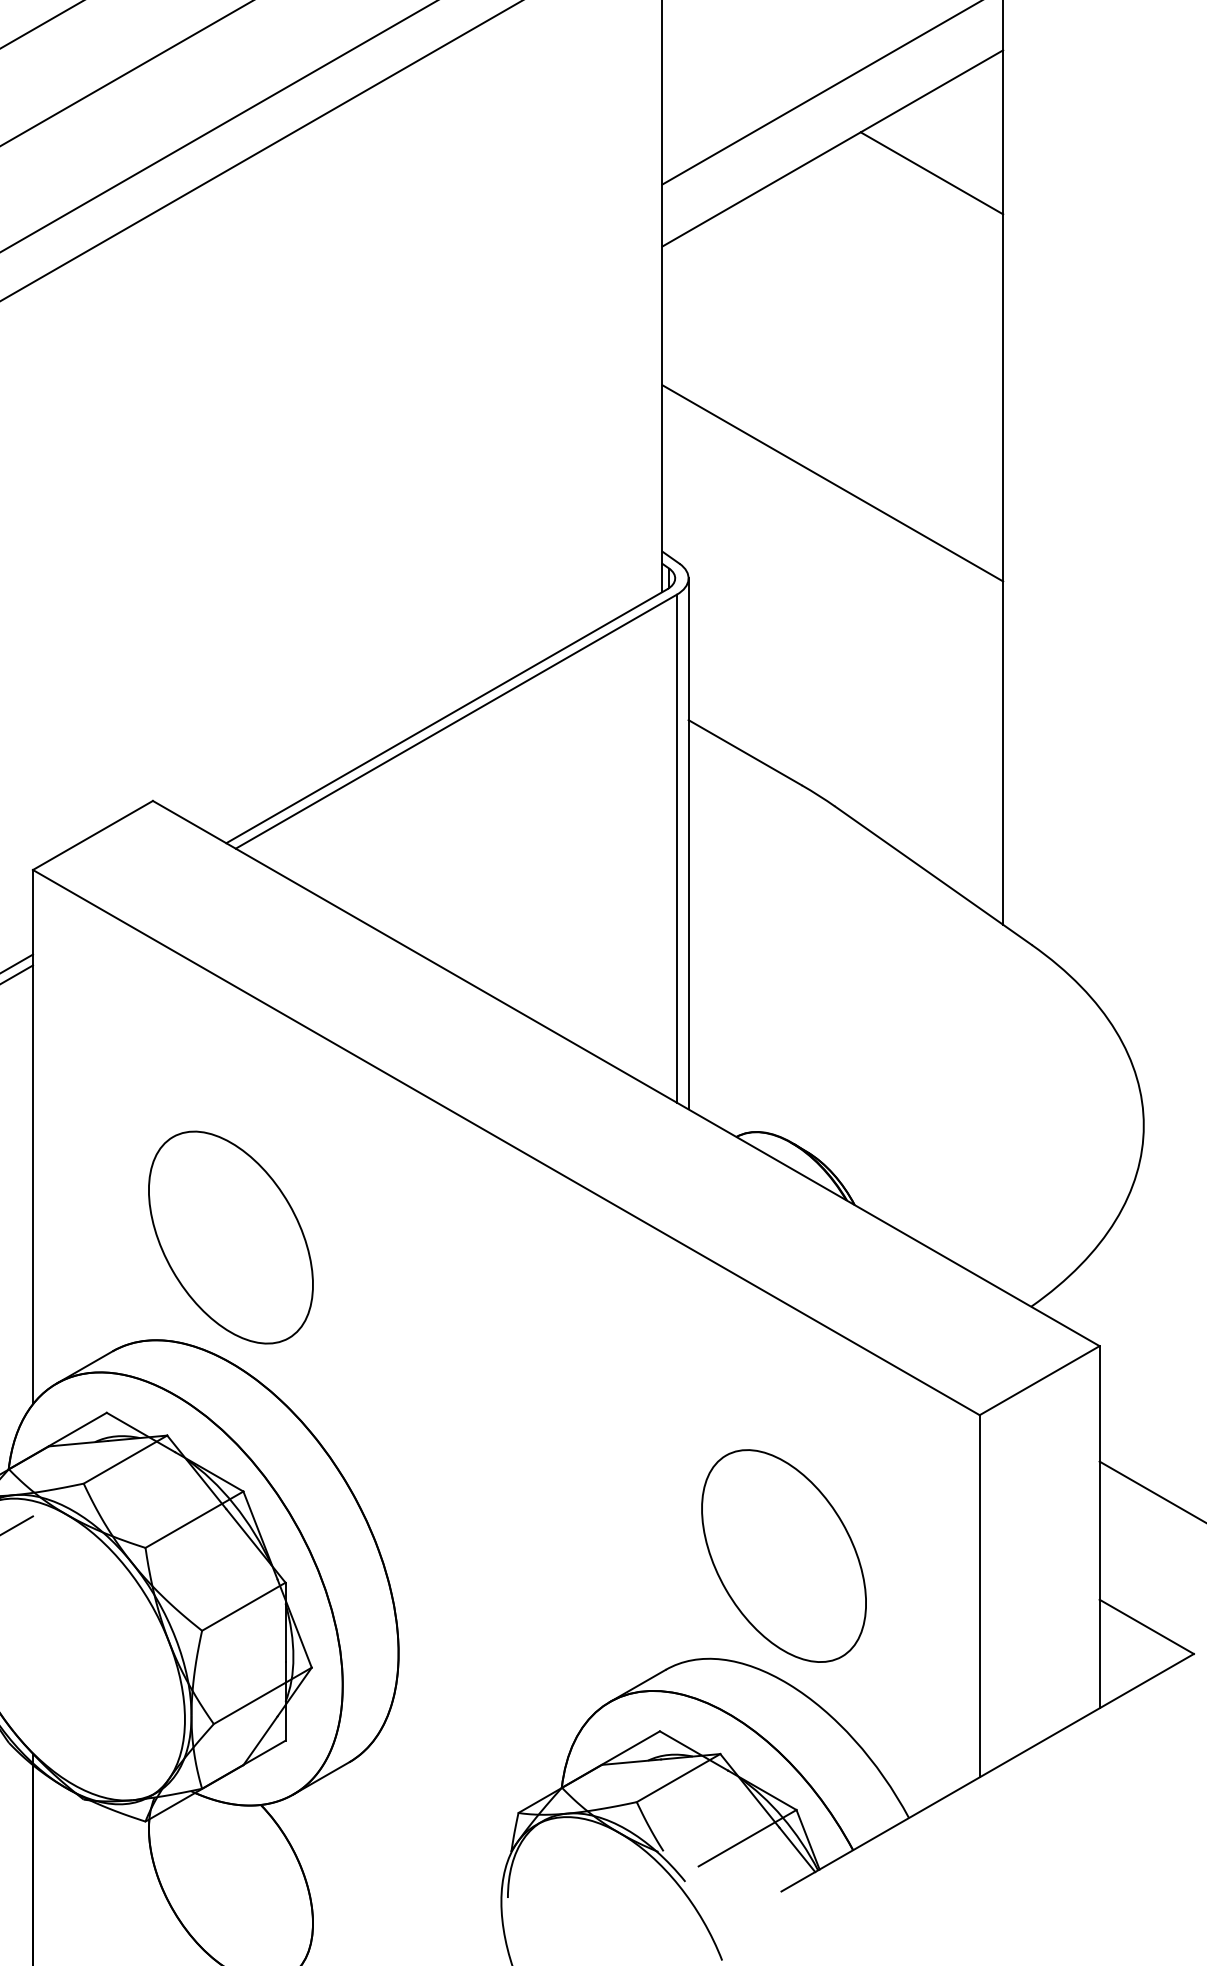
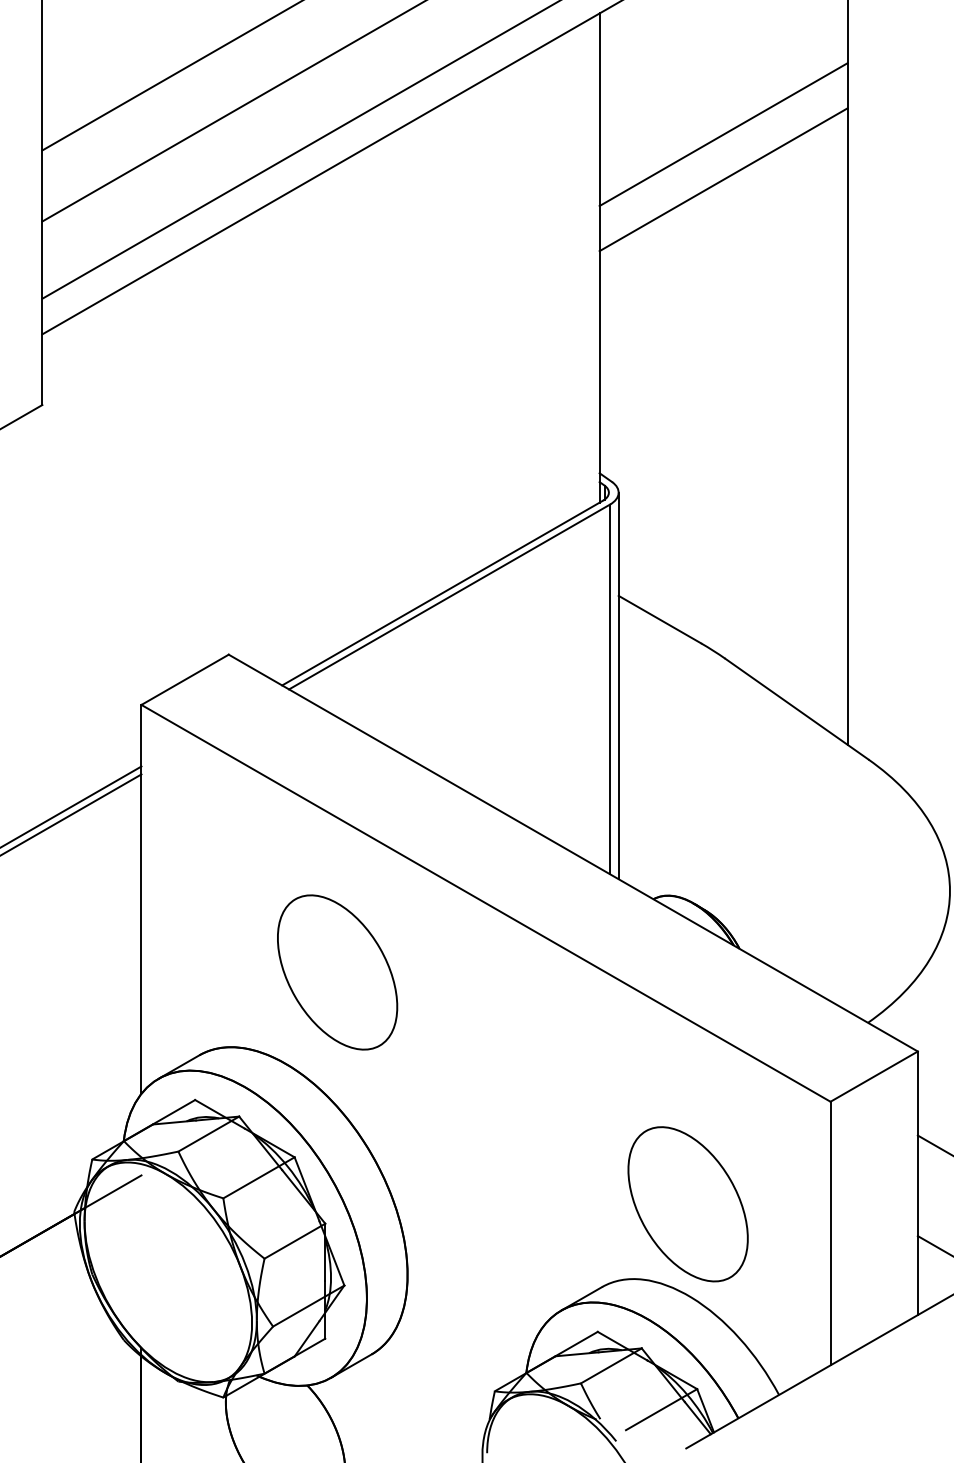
line: (931, 172) -> (795, 197), removed
line: (832, 483) -> (723, 423), removed
part: (230, 1237) -> (337, 972), moved

